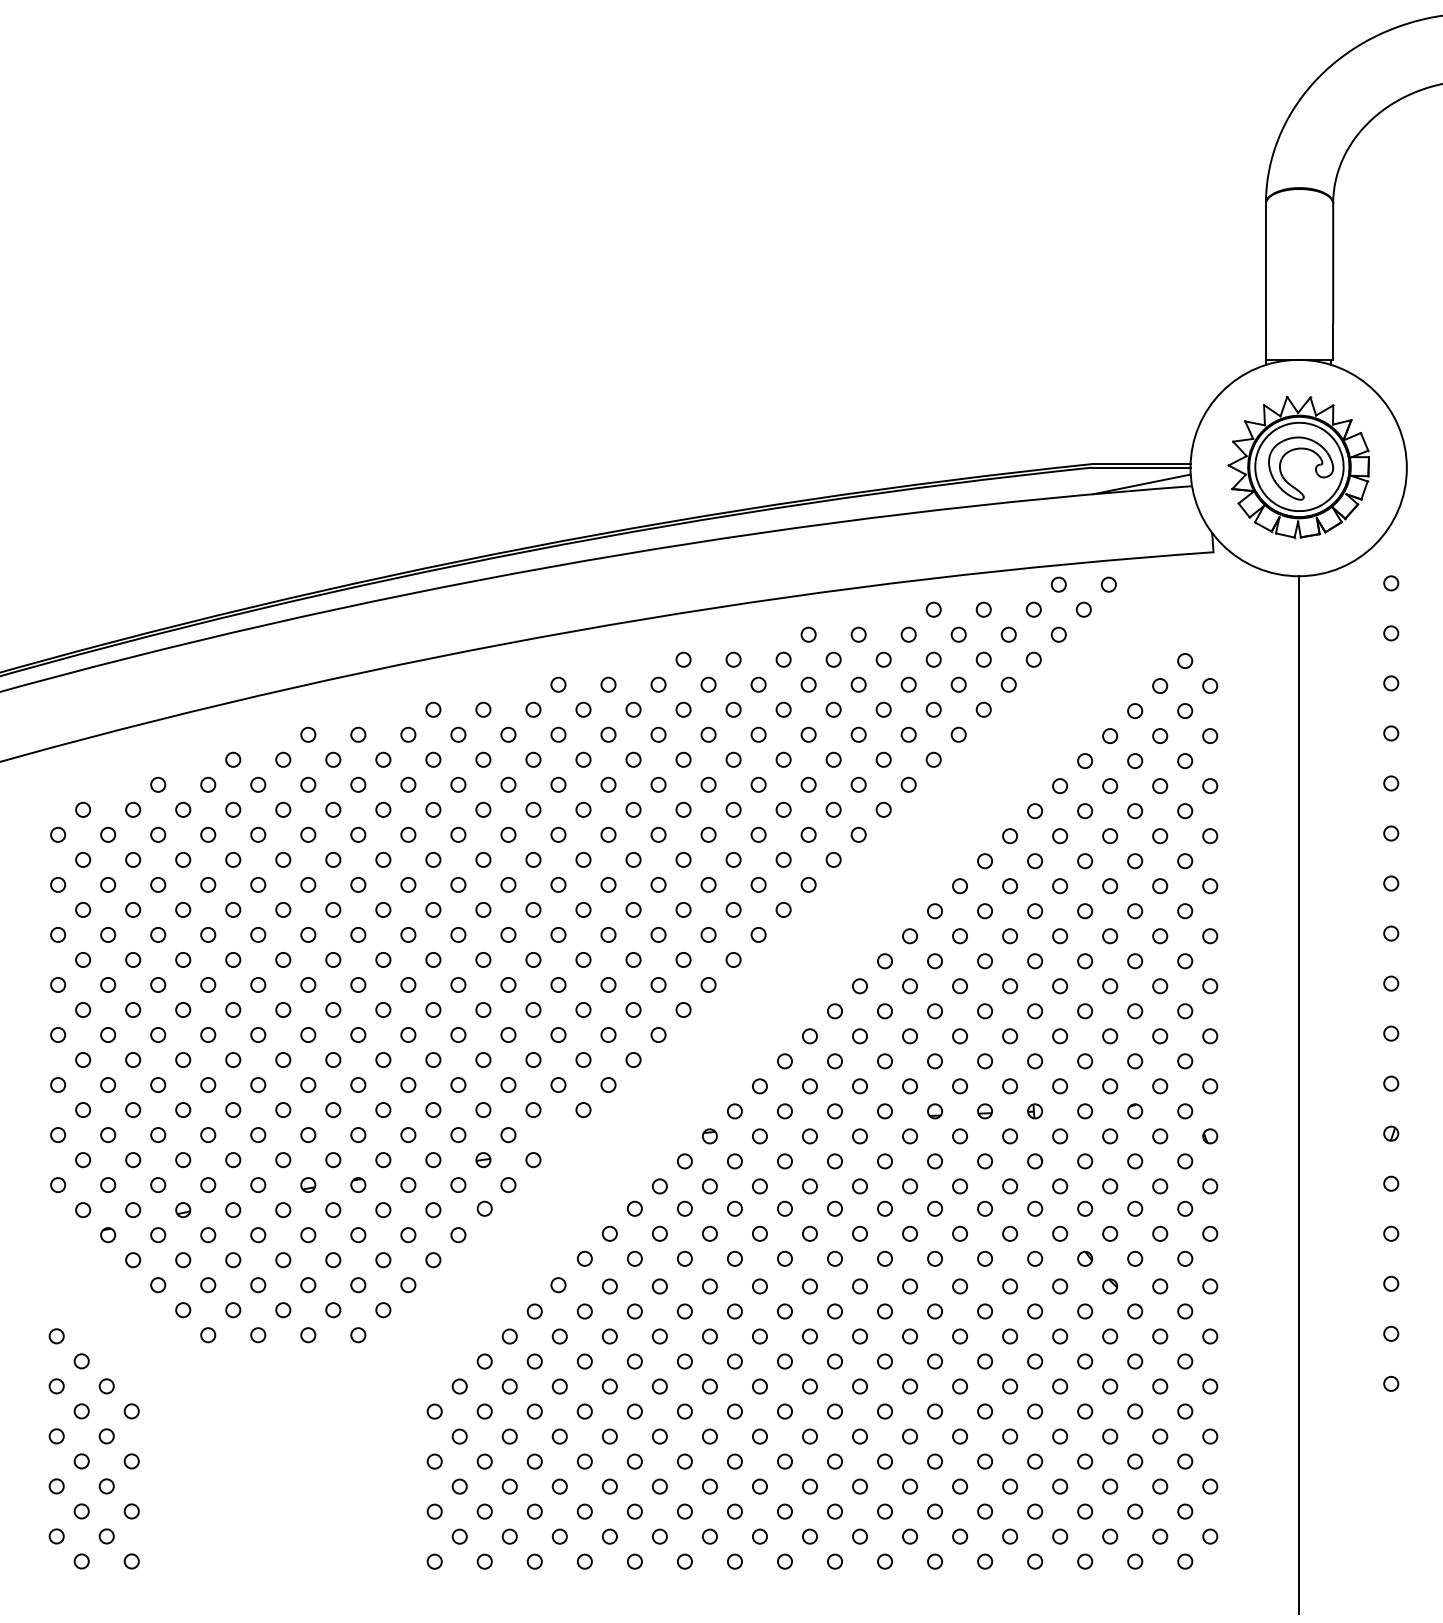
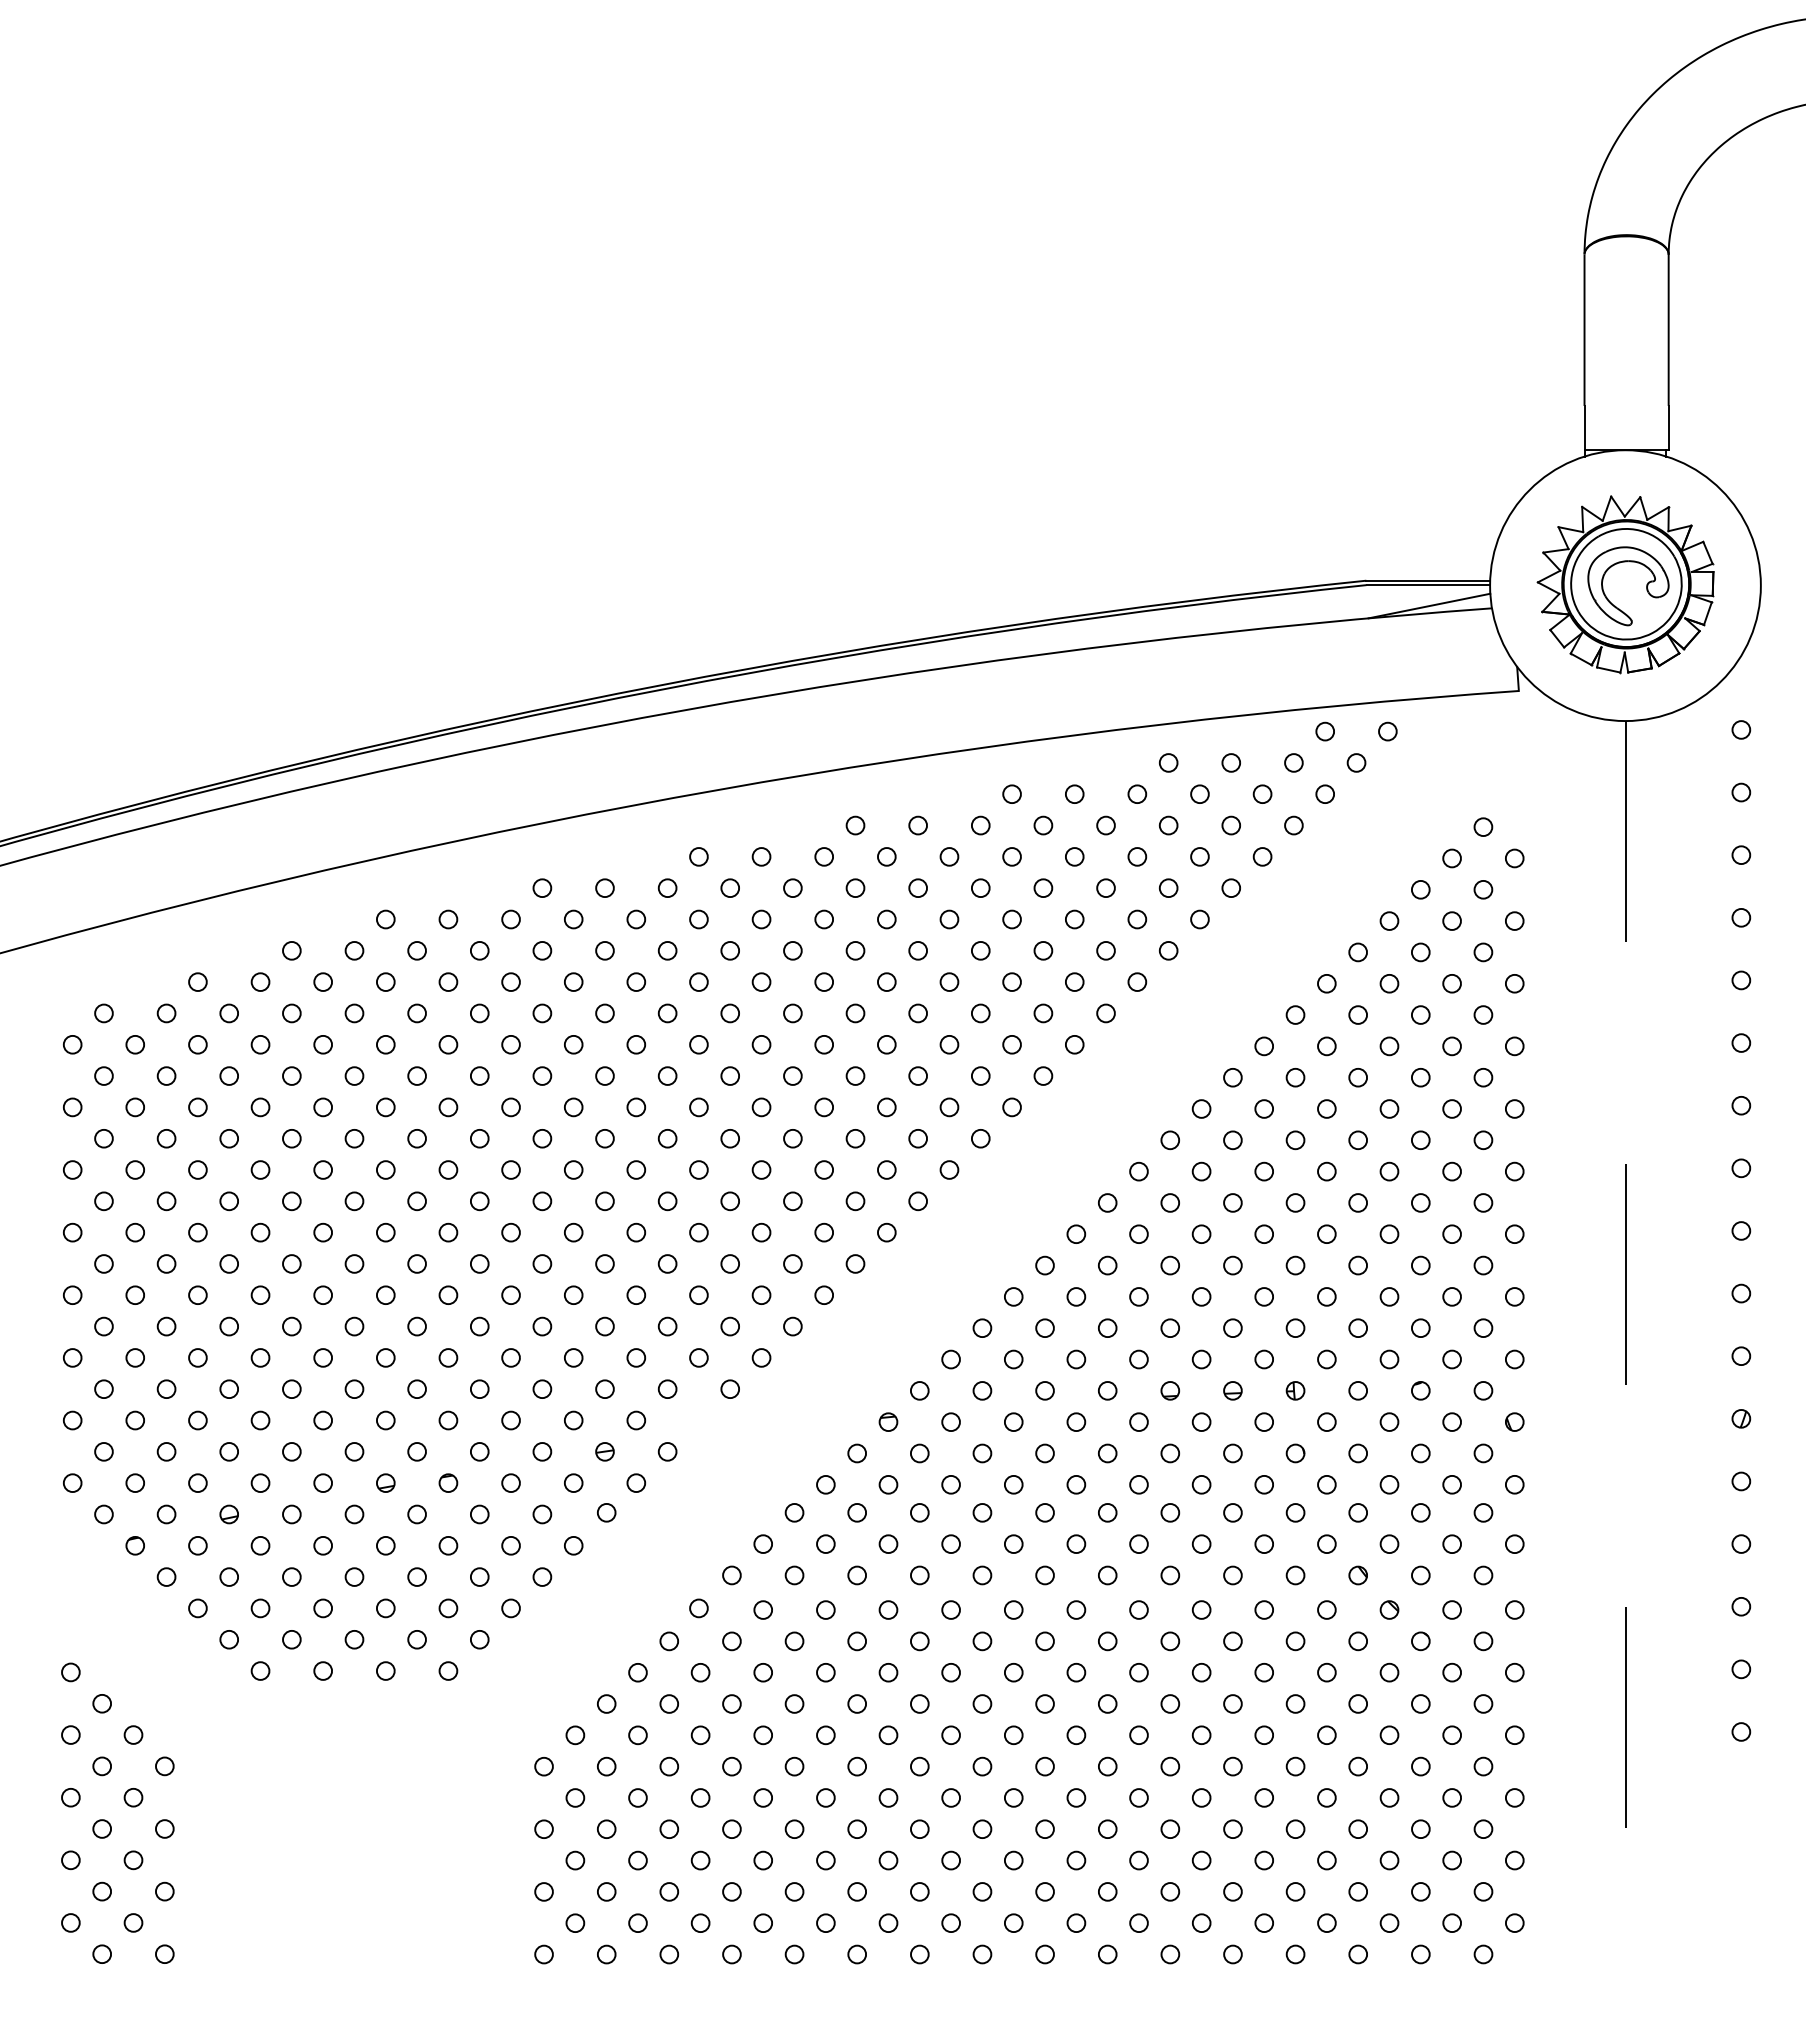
line: (1298, 1095) -> (1625, 1370), solid -> dashed

